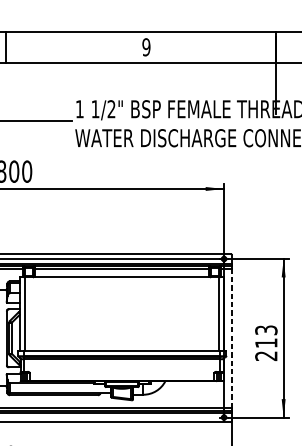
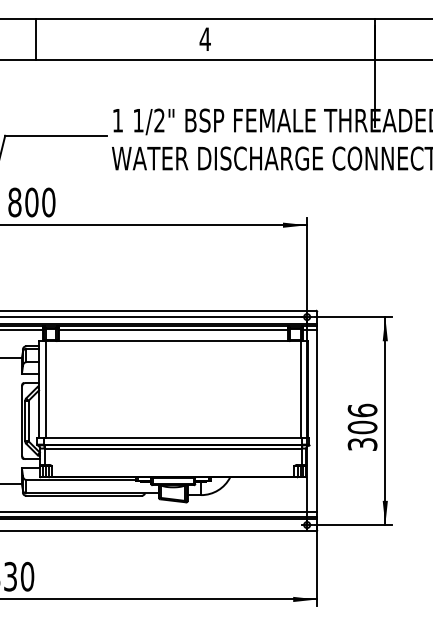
line: (5, 46) -> (35, 38), moved
text: (145, 47) -> (204, 39), 9 -> 4
line: (231, 337) -> (317, 420), dashed -> solid
text: (266, 342) -> (362, 426), 213 -> 306

